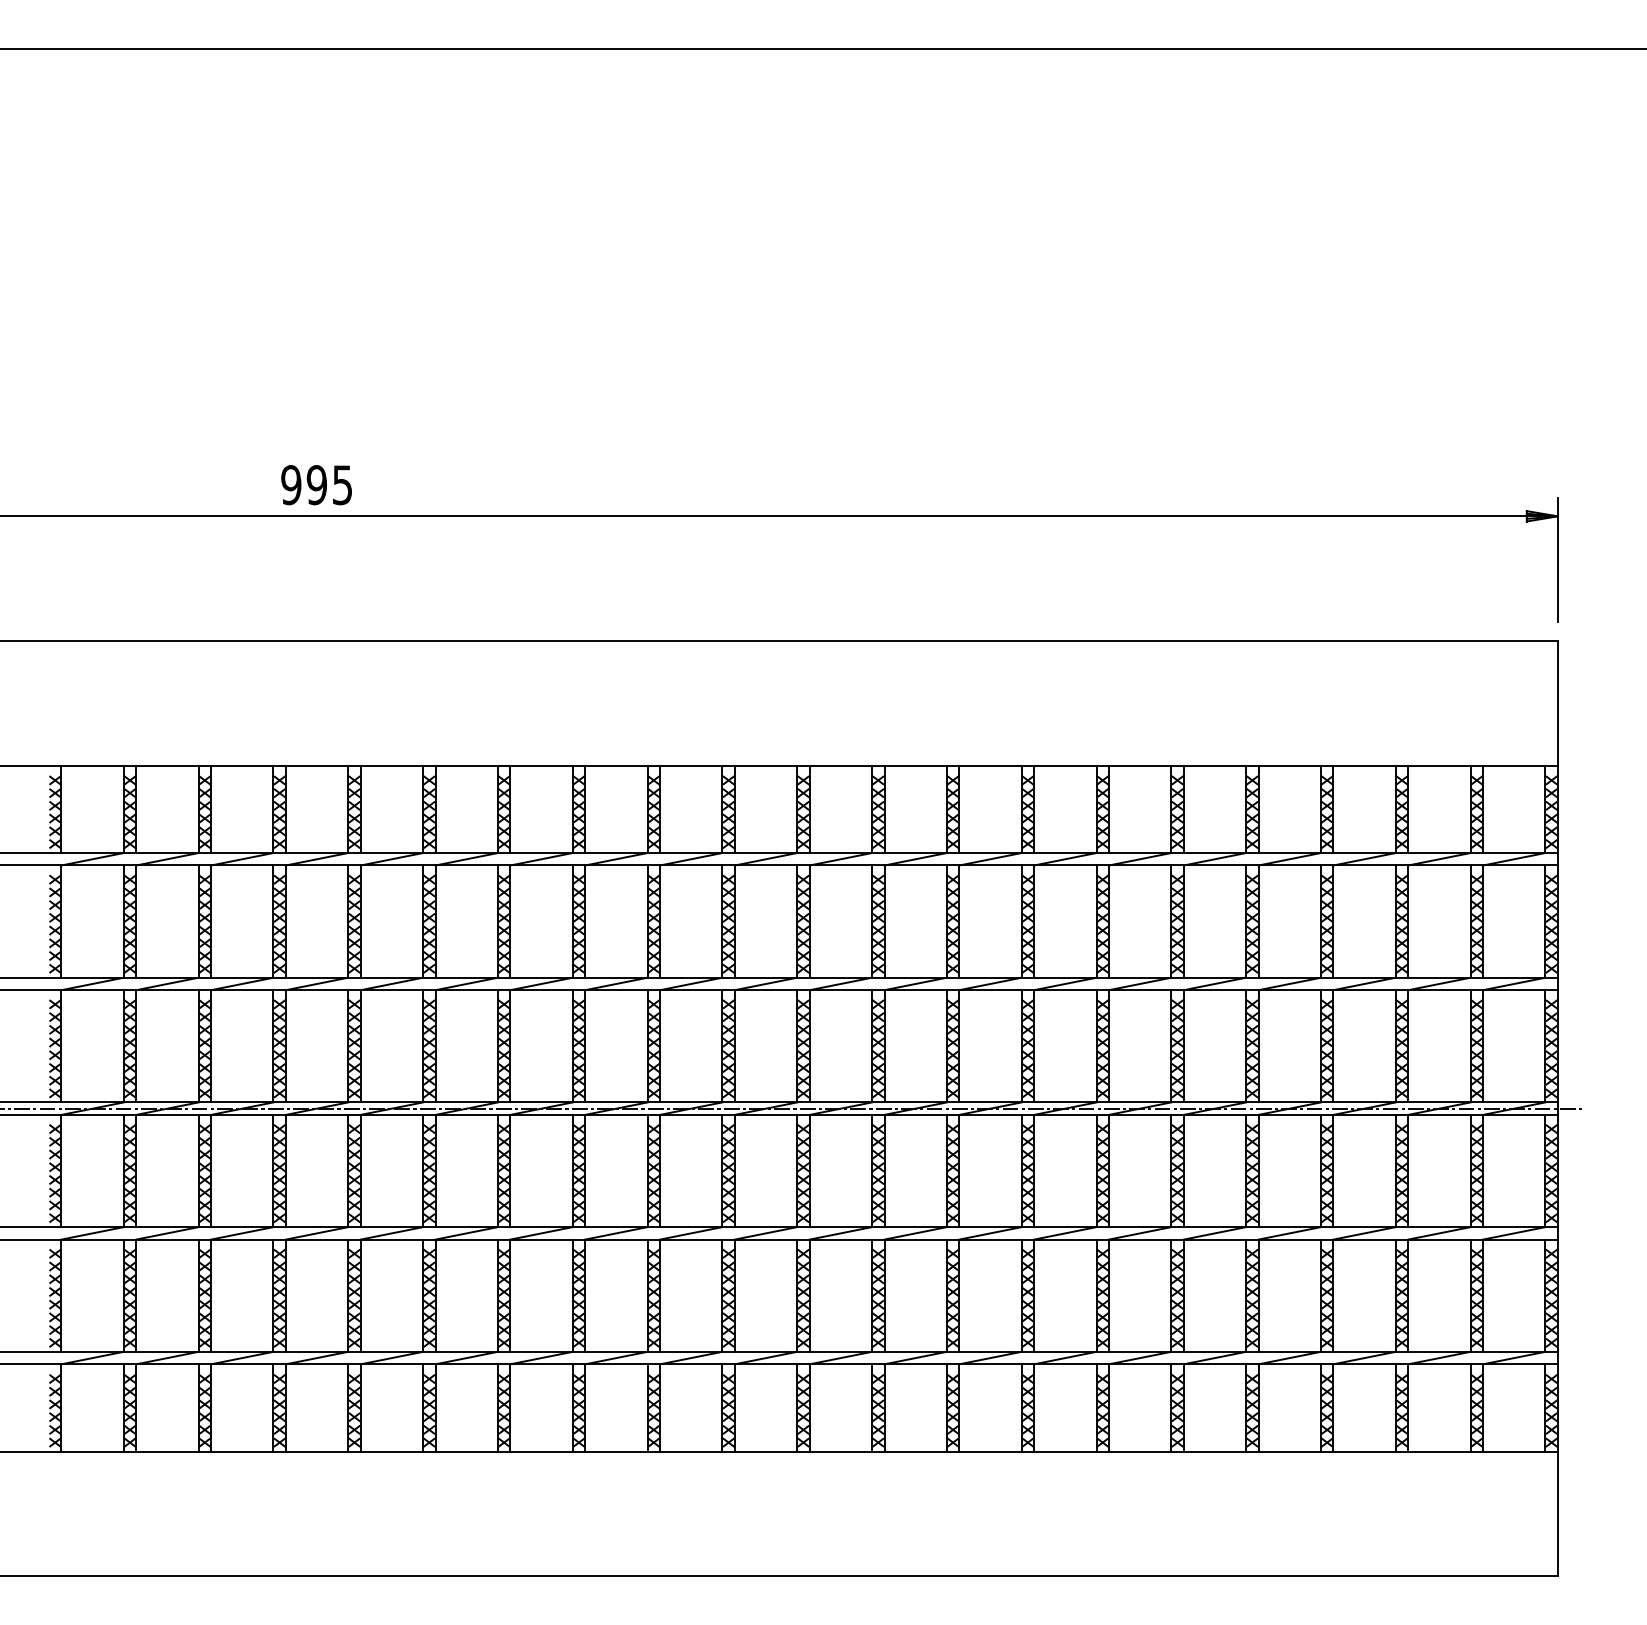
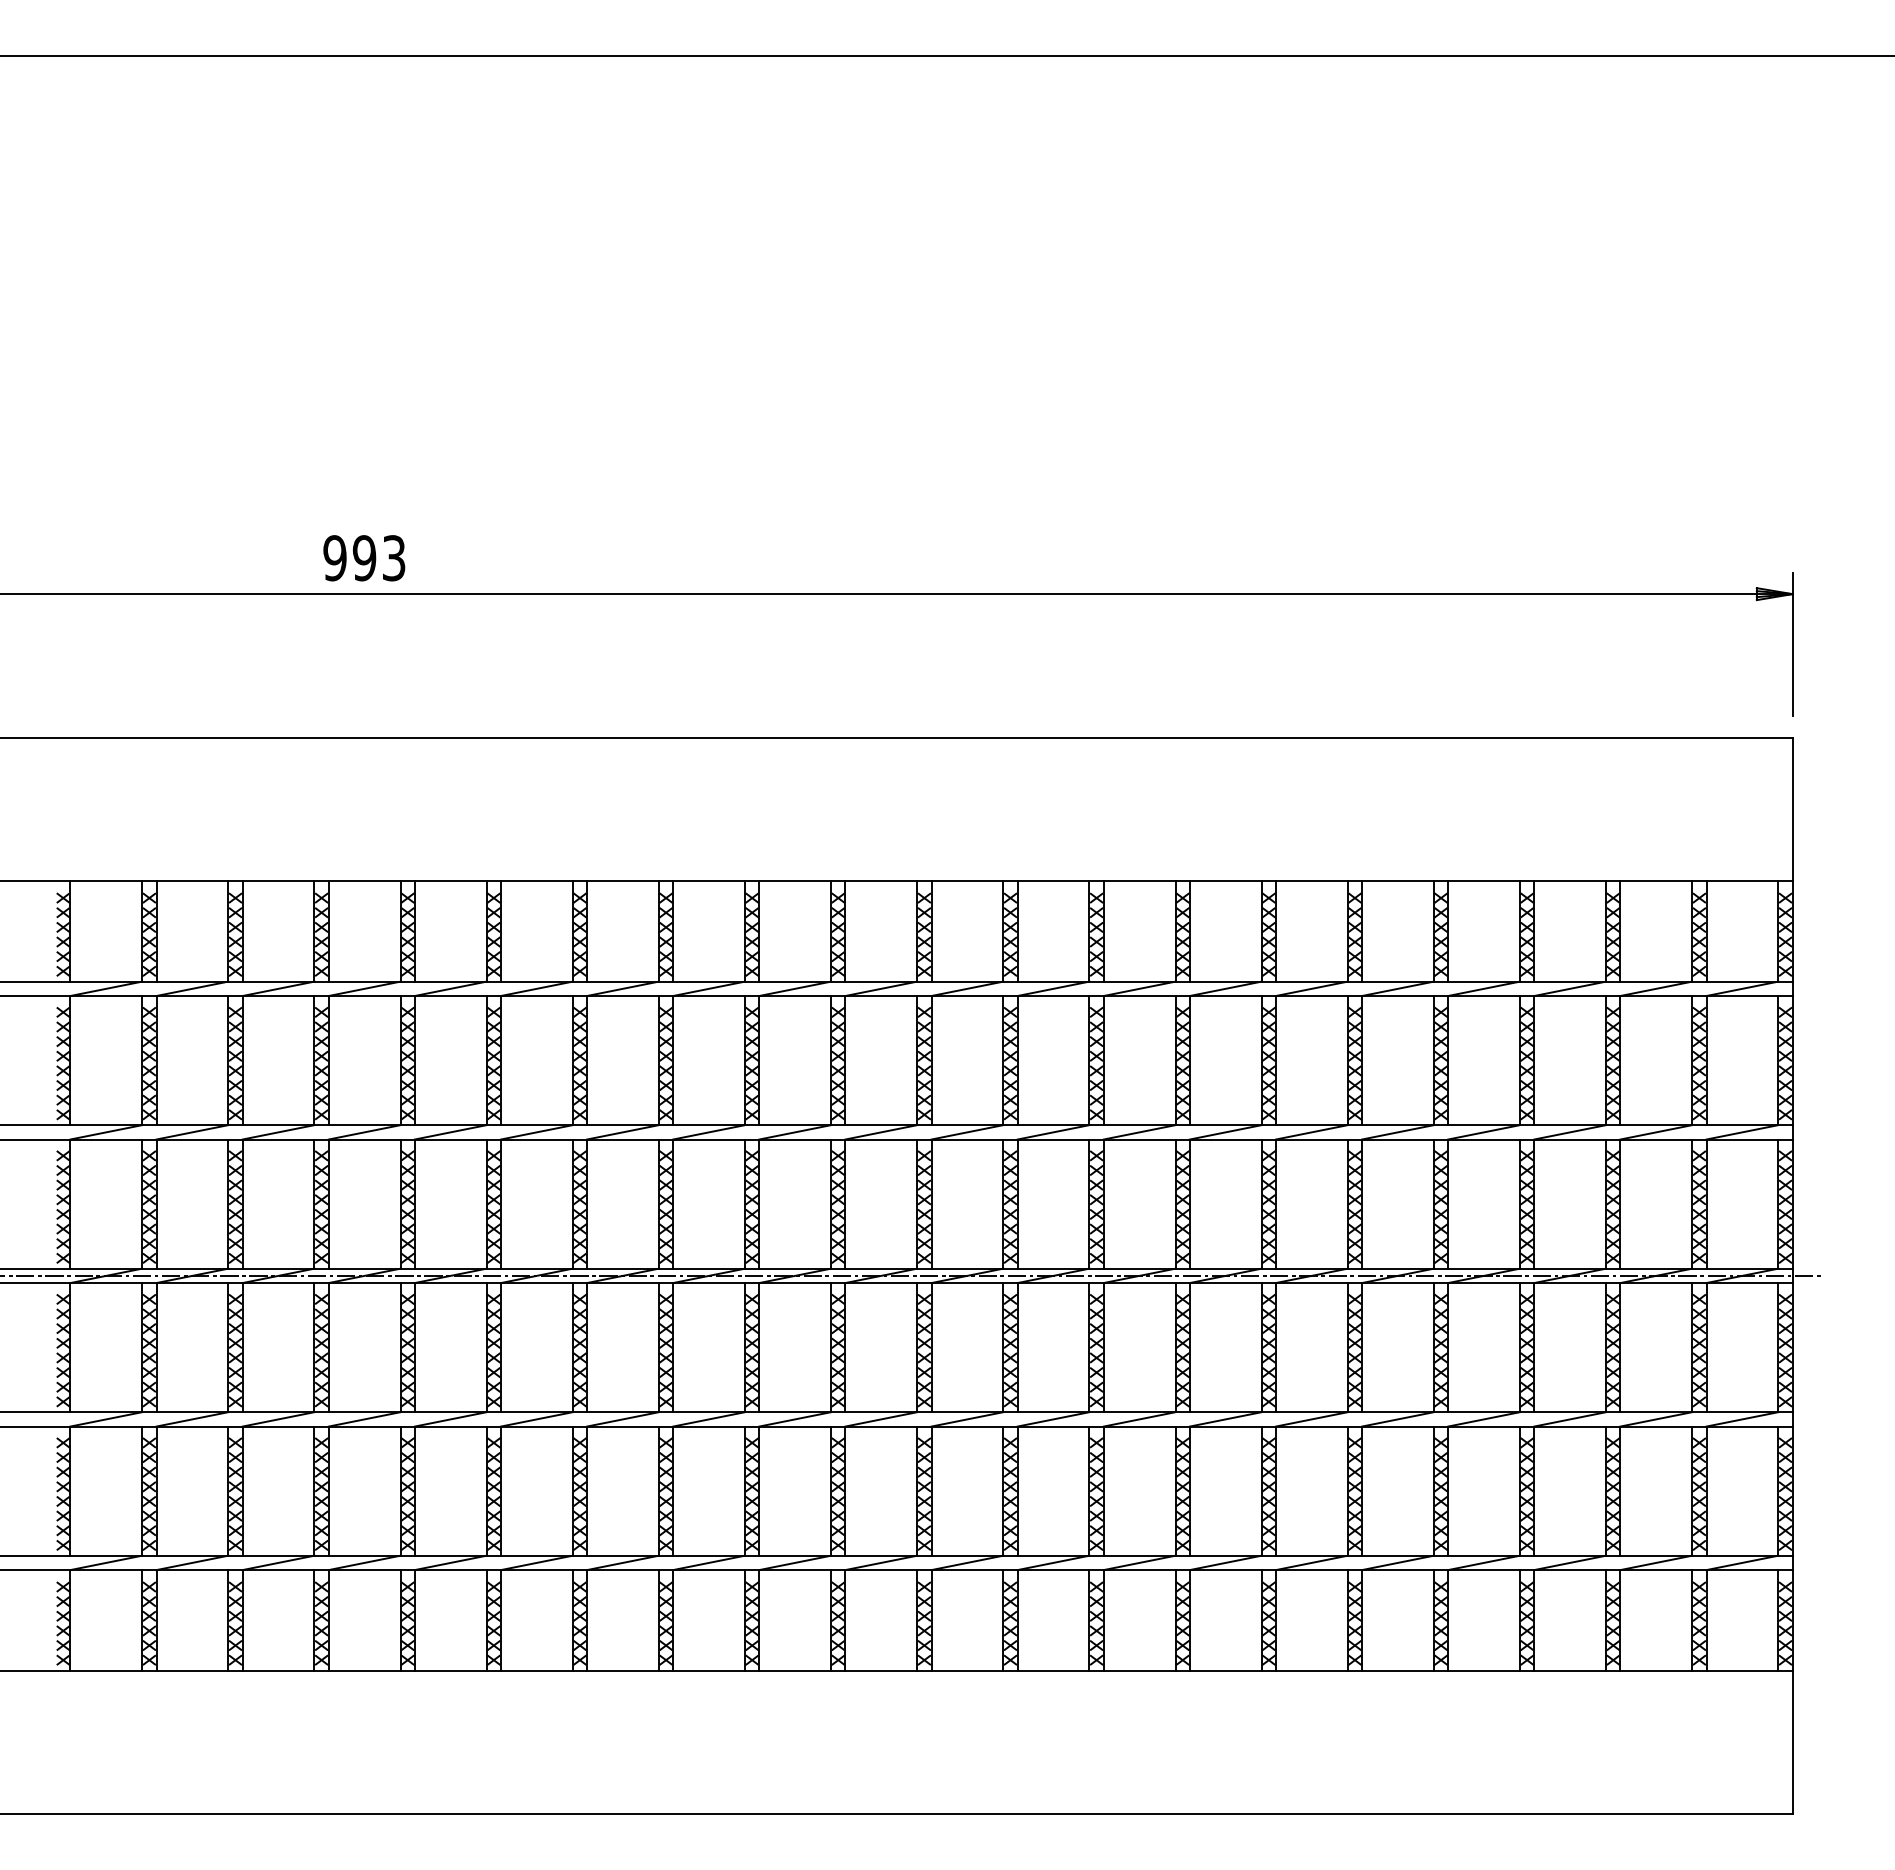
text: (342, 484) -> (394, 557), 995 -> 993

